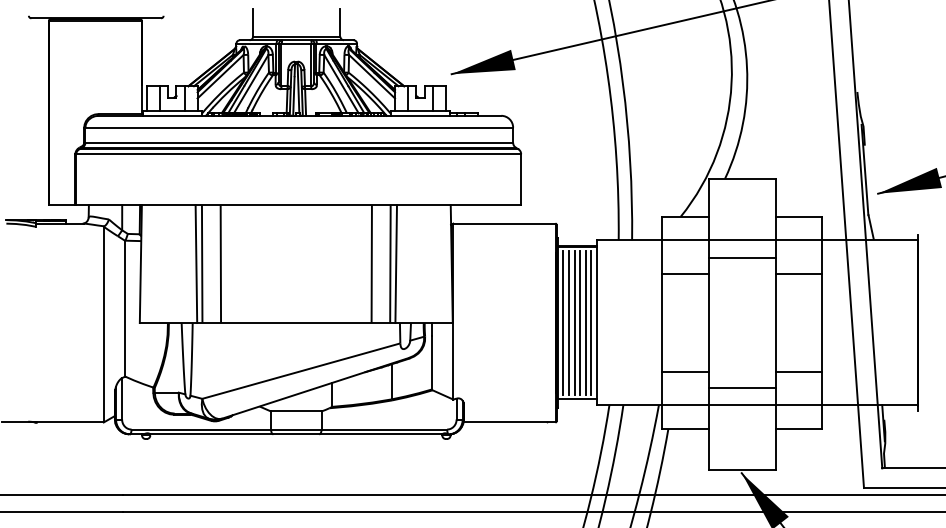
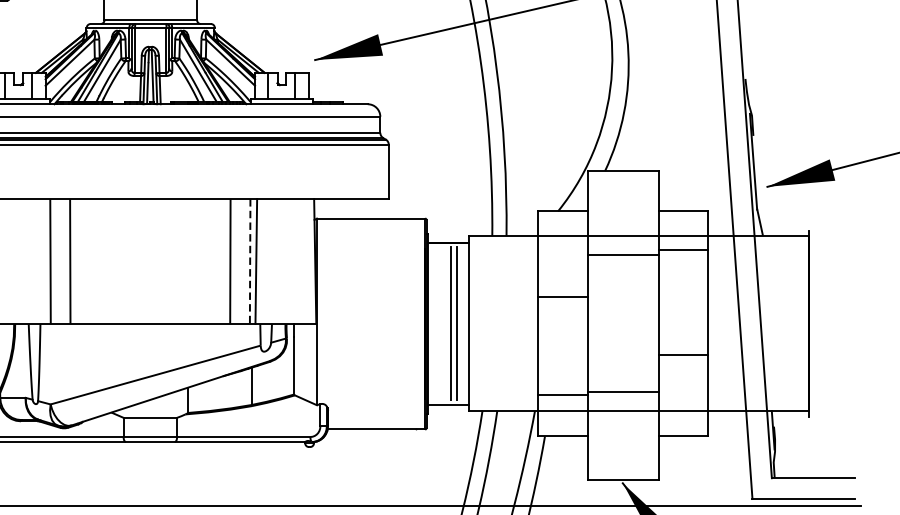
line: (390, 263) -> (250, 260), solid -> dashed
line: (196, 264) -> (44, 261), removed
line: (685, 273) -> (563, 296), moved
line: (798, 273) -> (683, 250), moved
line: (563, 322) -> (433, 323), removed
line: (568, 322) -> (439, 323), removed
line: (574, 322) -> (445, 323), removed
line: (591, 322) -> (463, 323), removed
line: (685, 372) -> (563, 395), moved
line: (798, 372) -> (683, 355), moved

